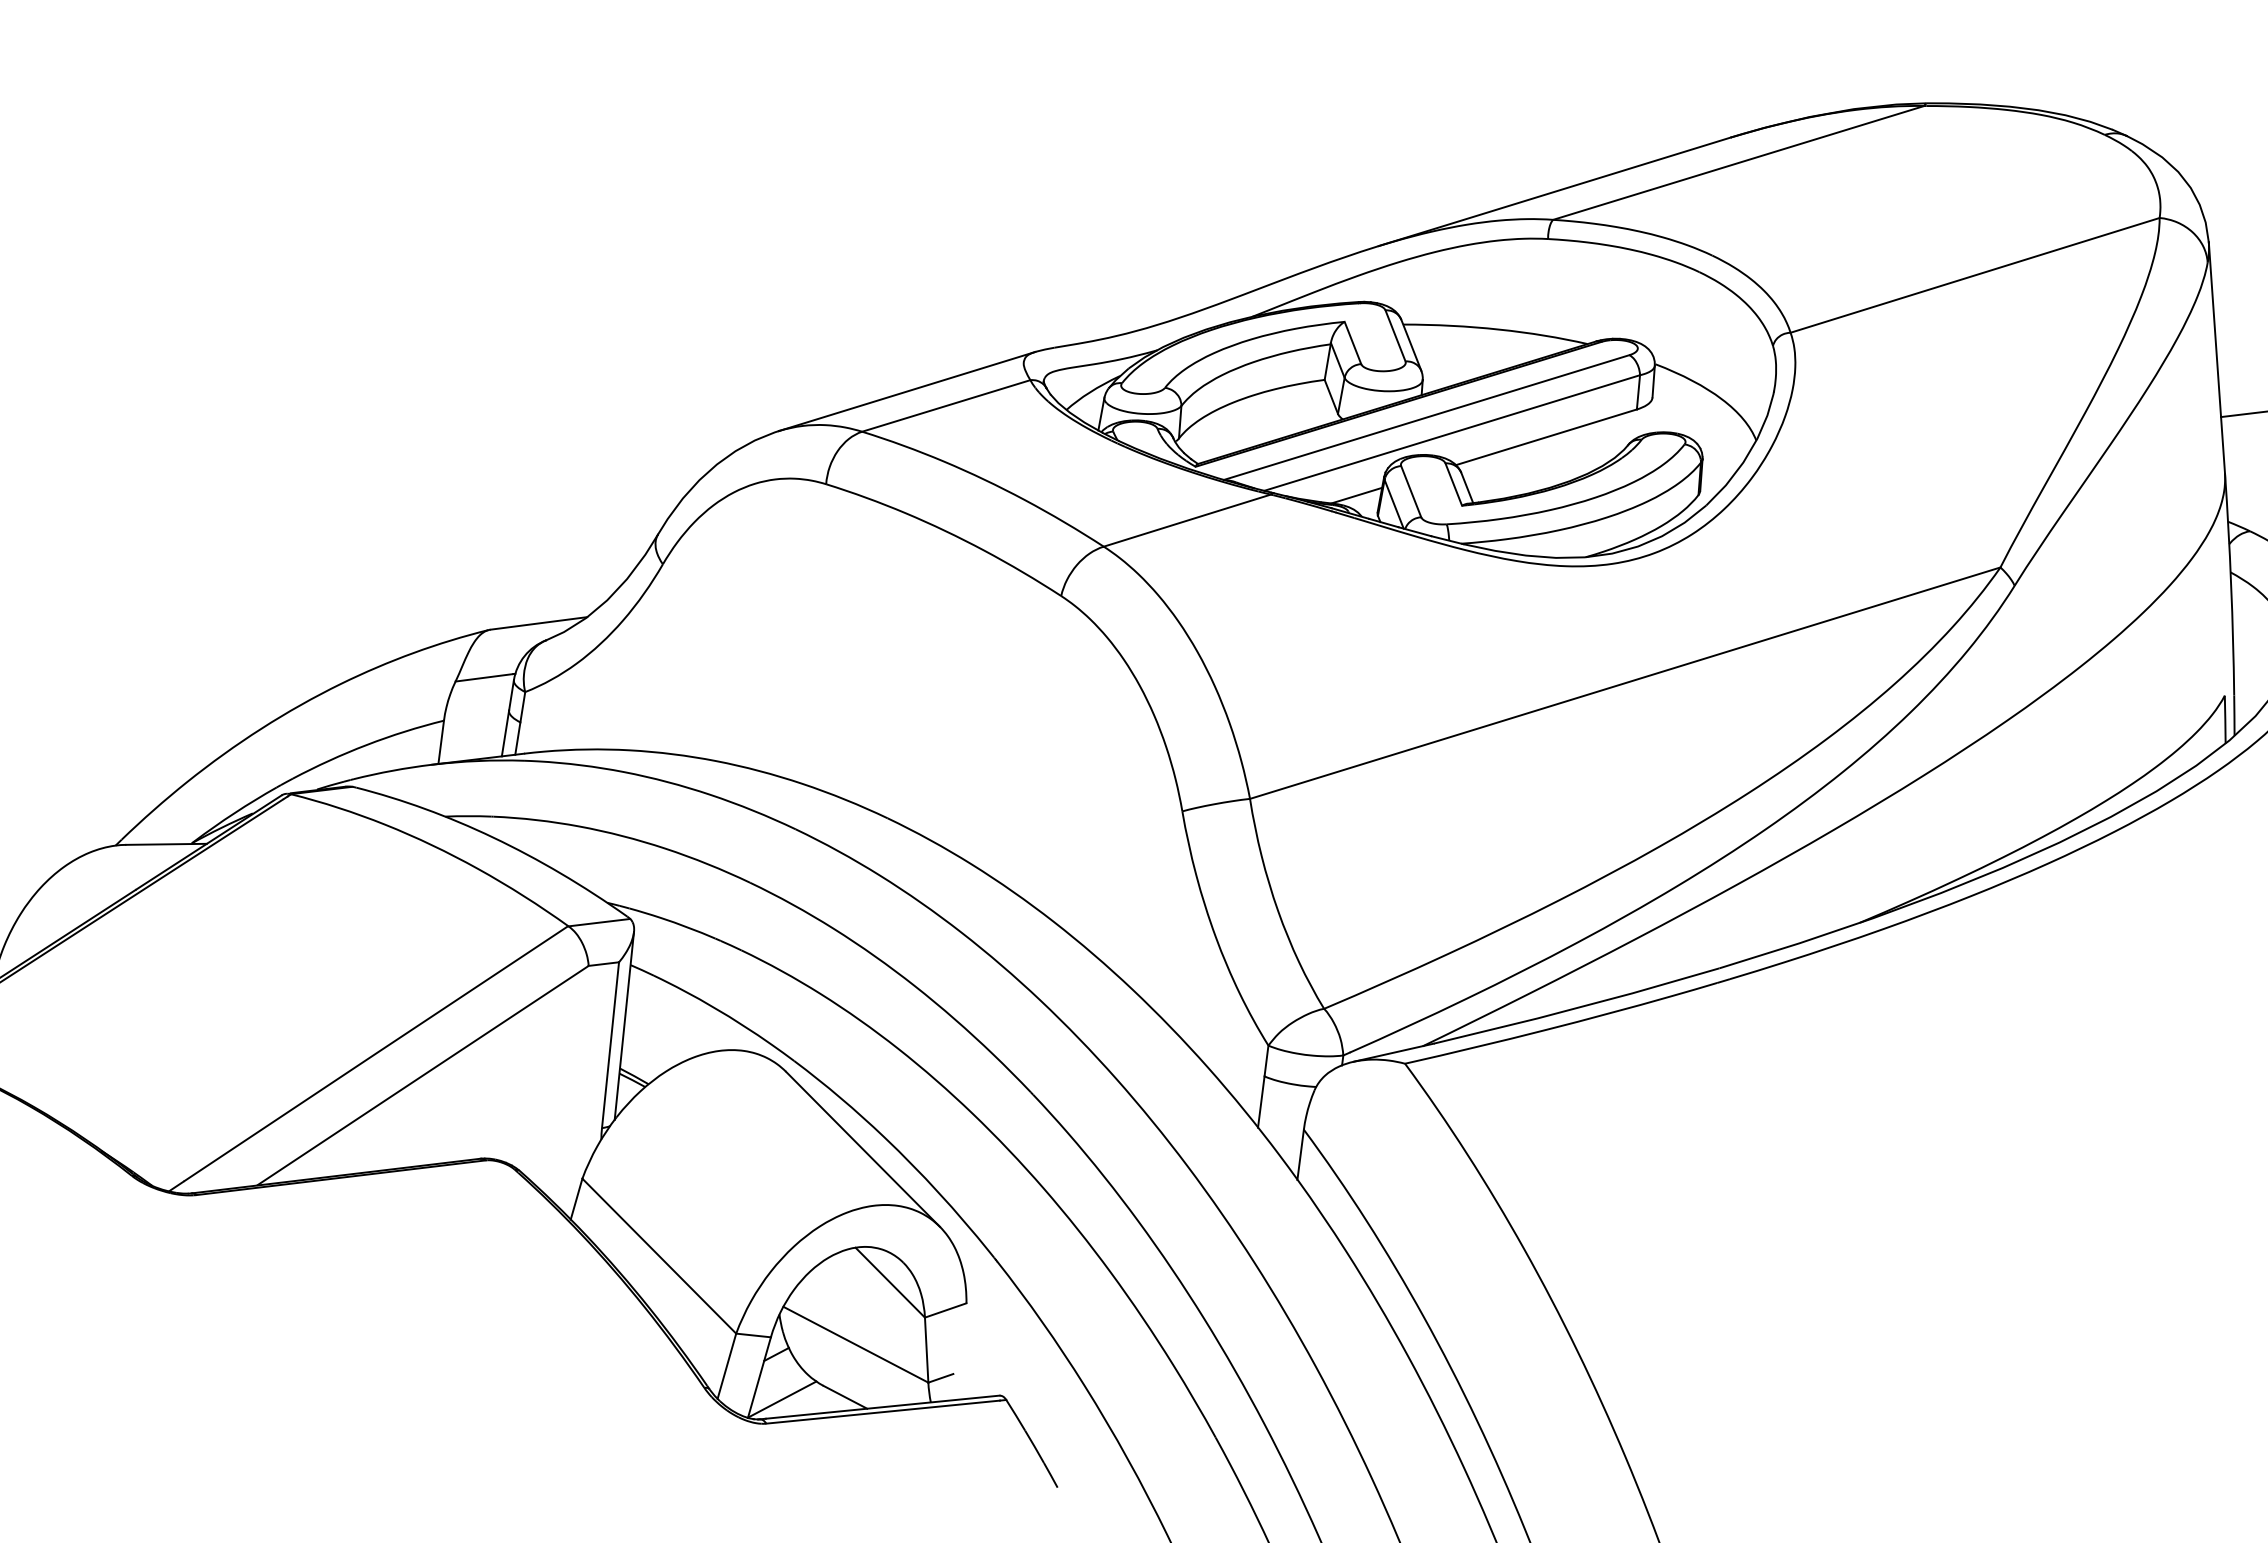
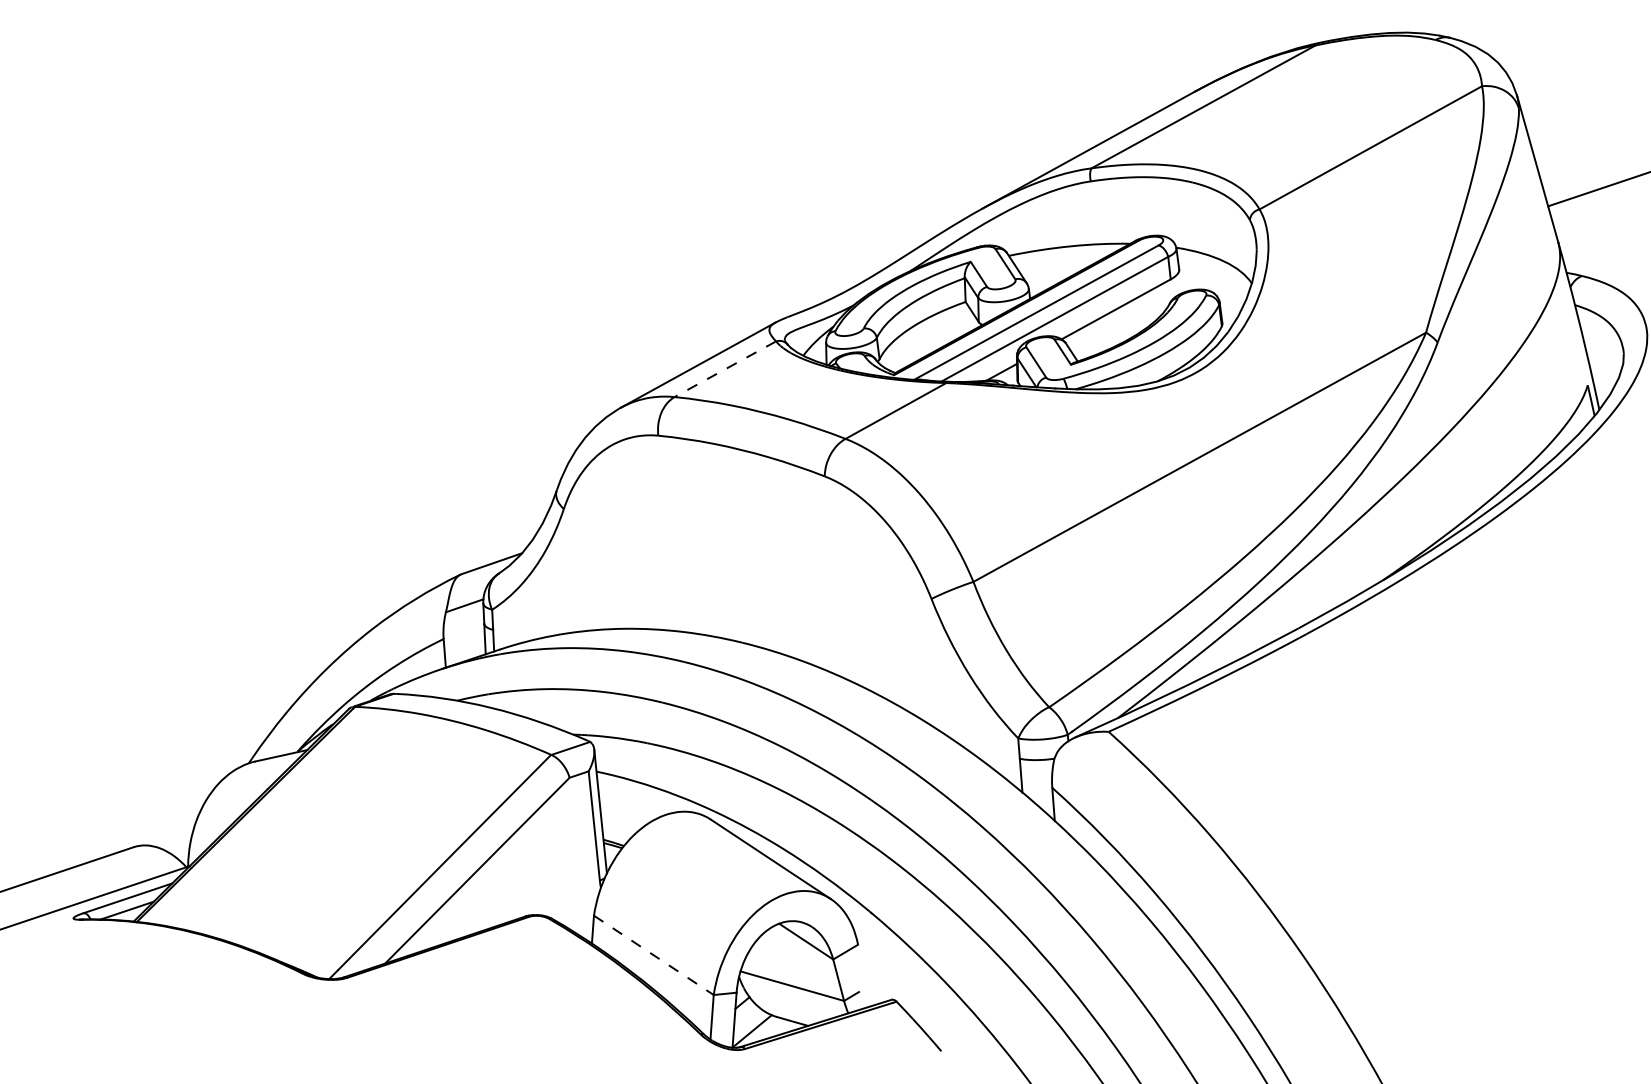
line: (946, 406) -> (725, 369), solid -> dashed
line: (658, 1256) -> (653, 955), solid -> dashed

